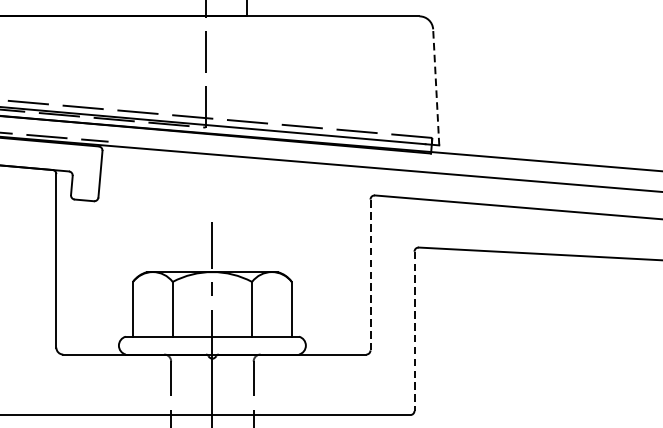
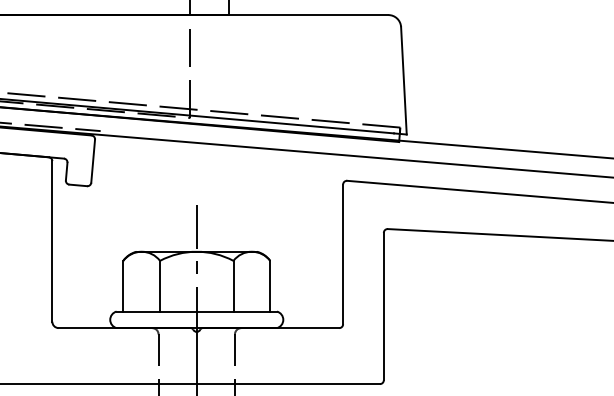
line: (435, 87) -> (403, 80), dashed -> solid
line: (370, 275) -> (343, 254), dashed -> solid
line: (414, 331) -> (383, 306), dashed -> solid

